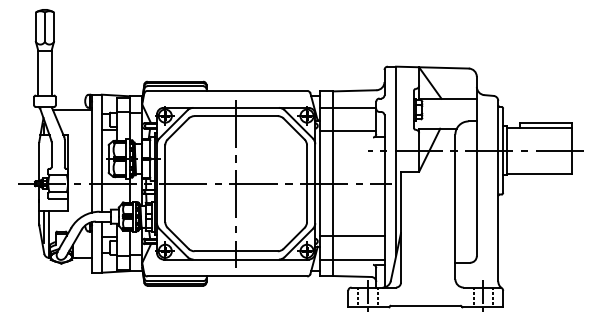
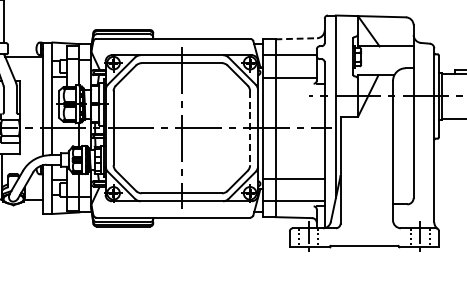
line: (354, 90) -> (295, 38), solid -> dashed
line: (307, 184) -> (250, 129), solid -> dashed

